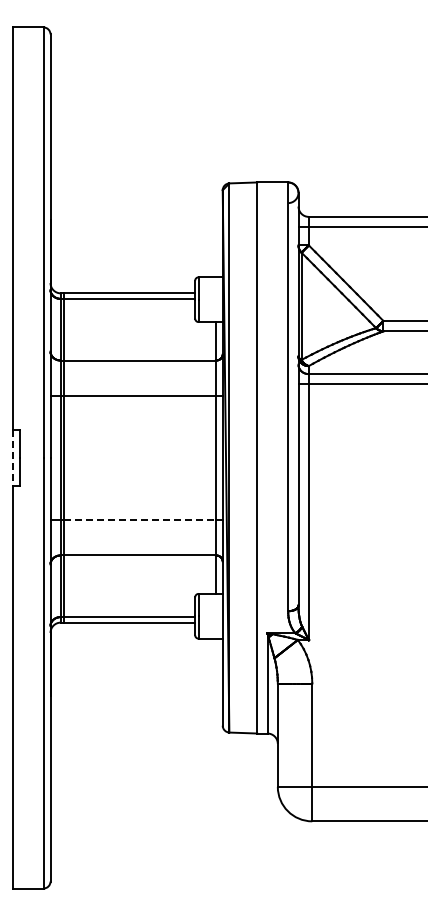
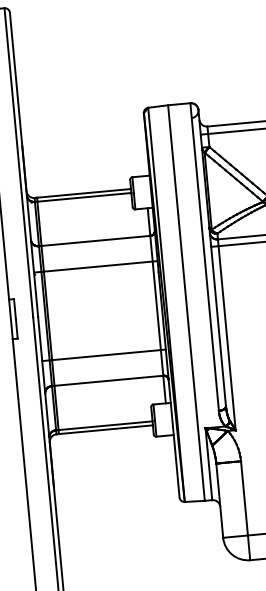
line: (12, 458) -> (10, 319), dashed -> solid
line: (140, 519) -> (106, 354), dashed -> solid

